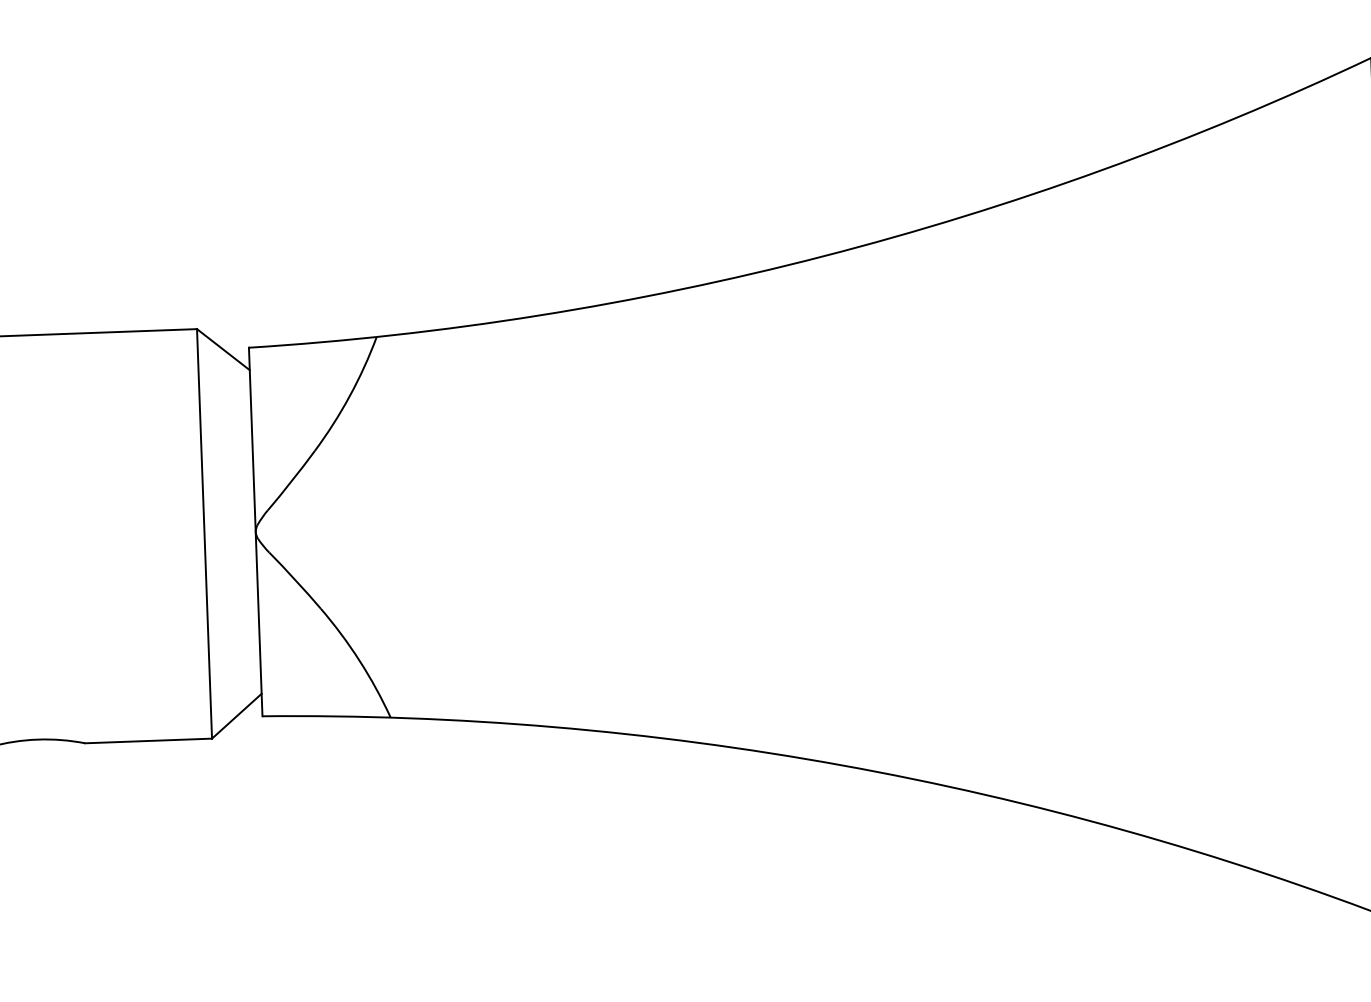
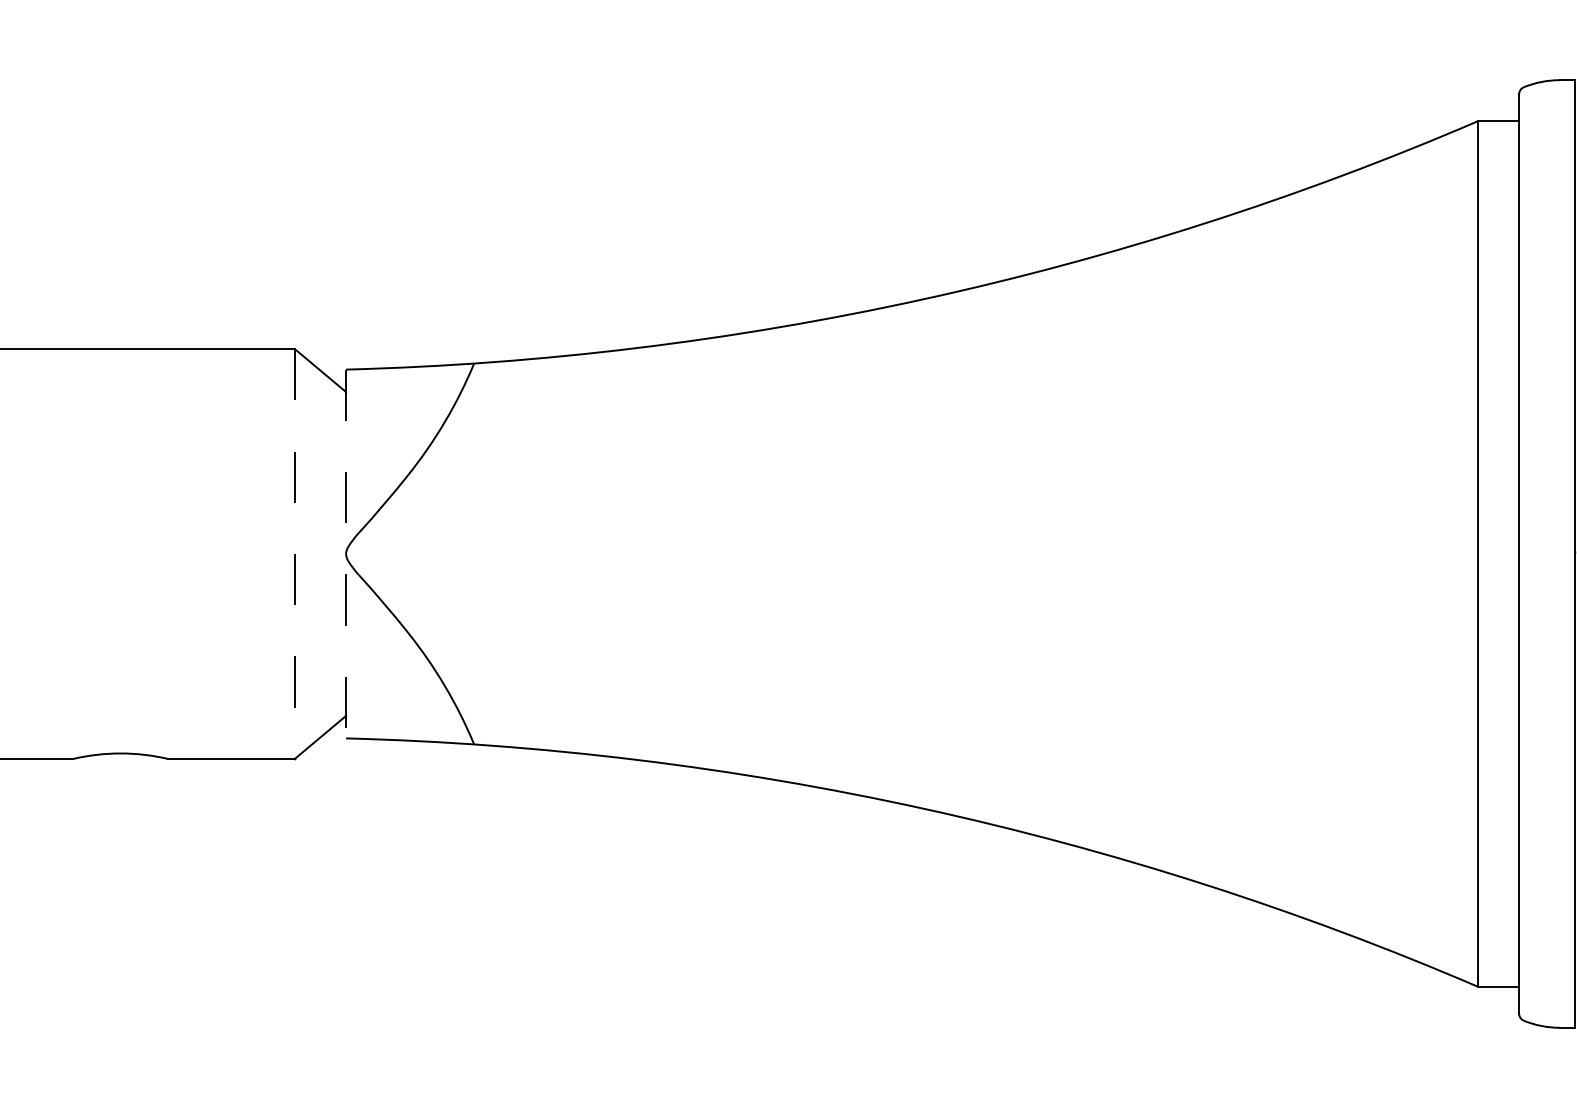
line: (256, 532) -> (346, 554), solid -> dashed
line: (204, 534) -> (294, 554), solid -> dashed

